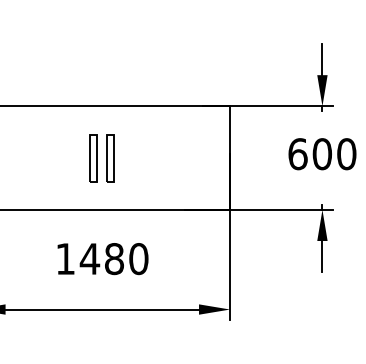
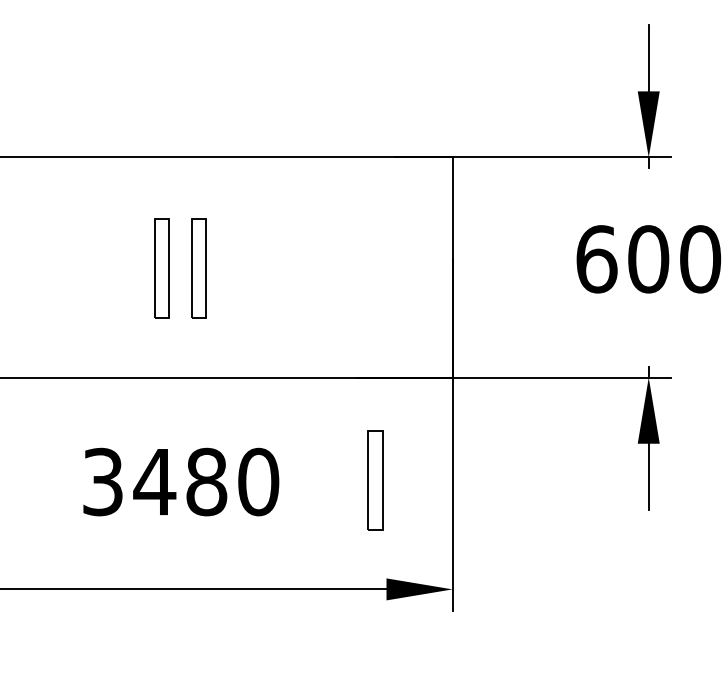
part: (193, 258) -> (374, 480), added
text: (65, 259) -> (102, 483), 1480 -> 3480

